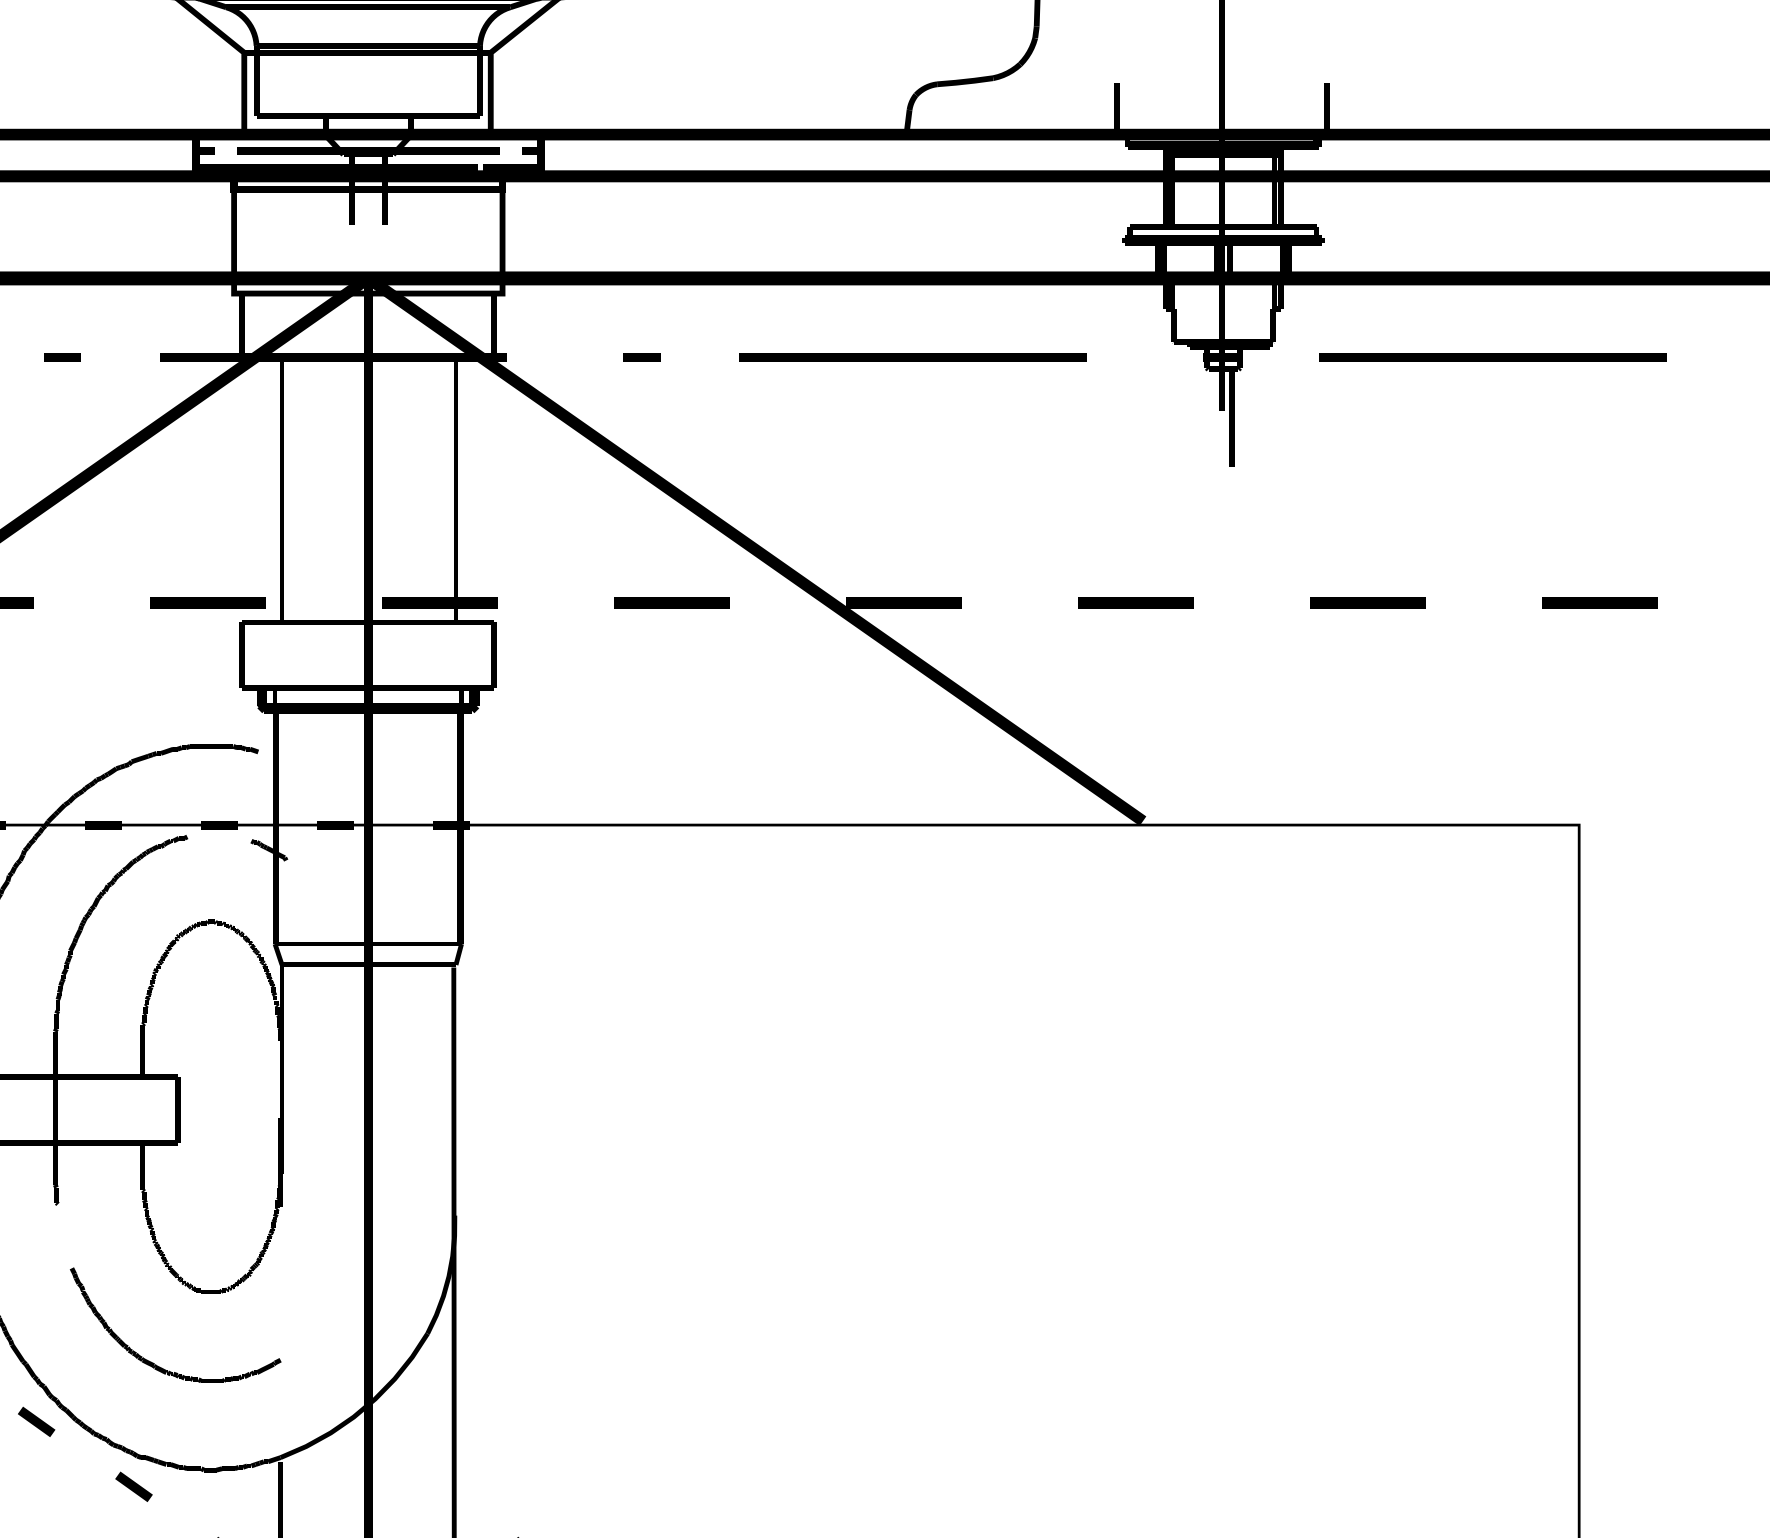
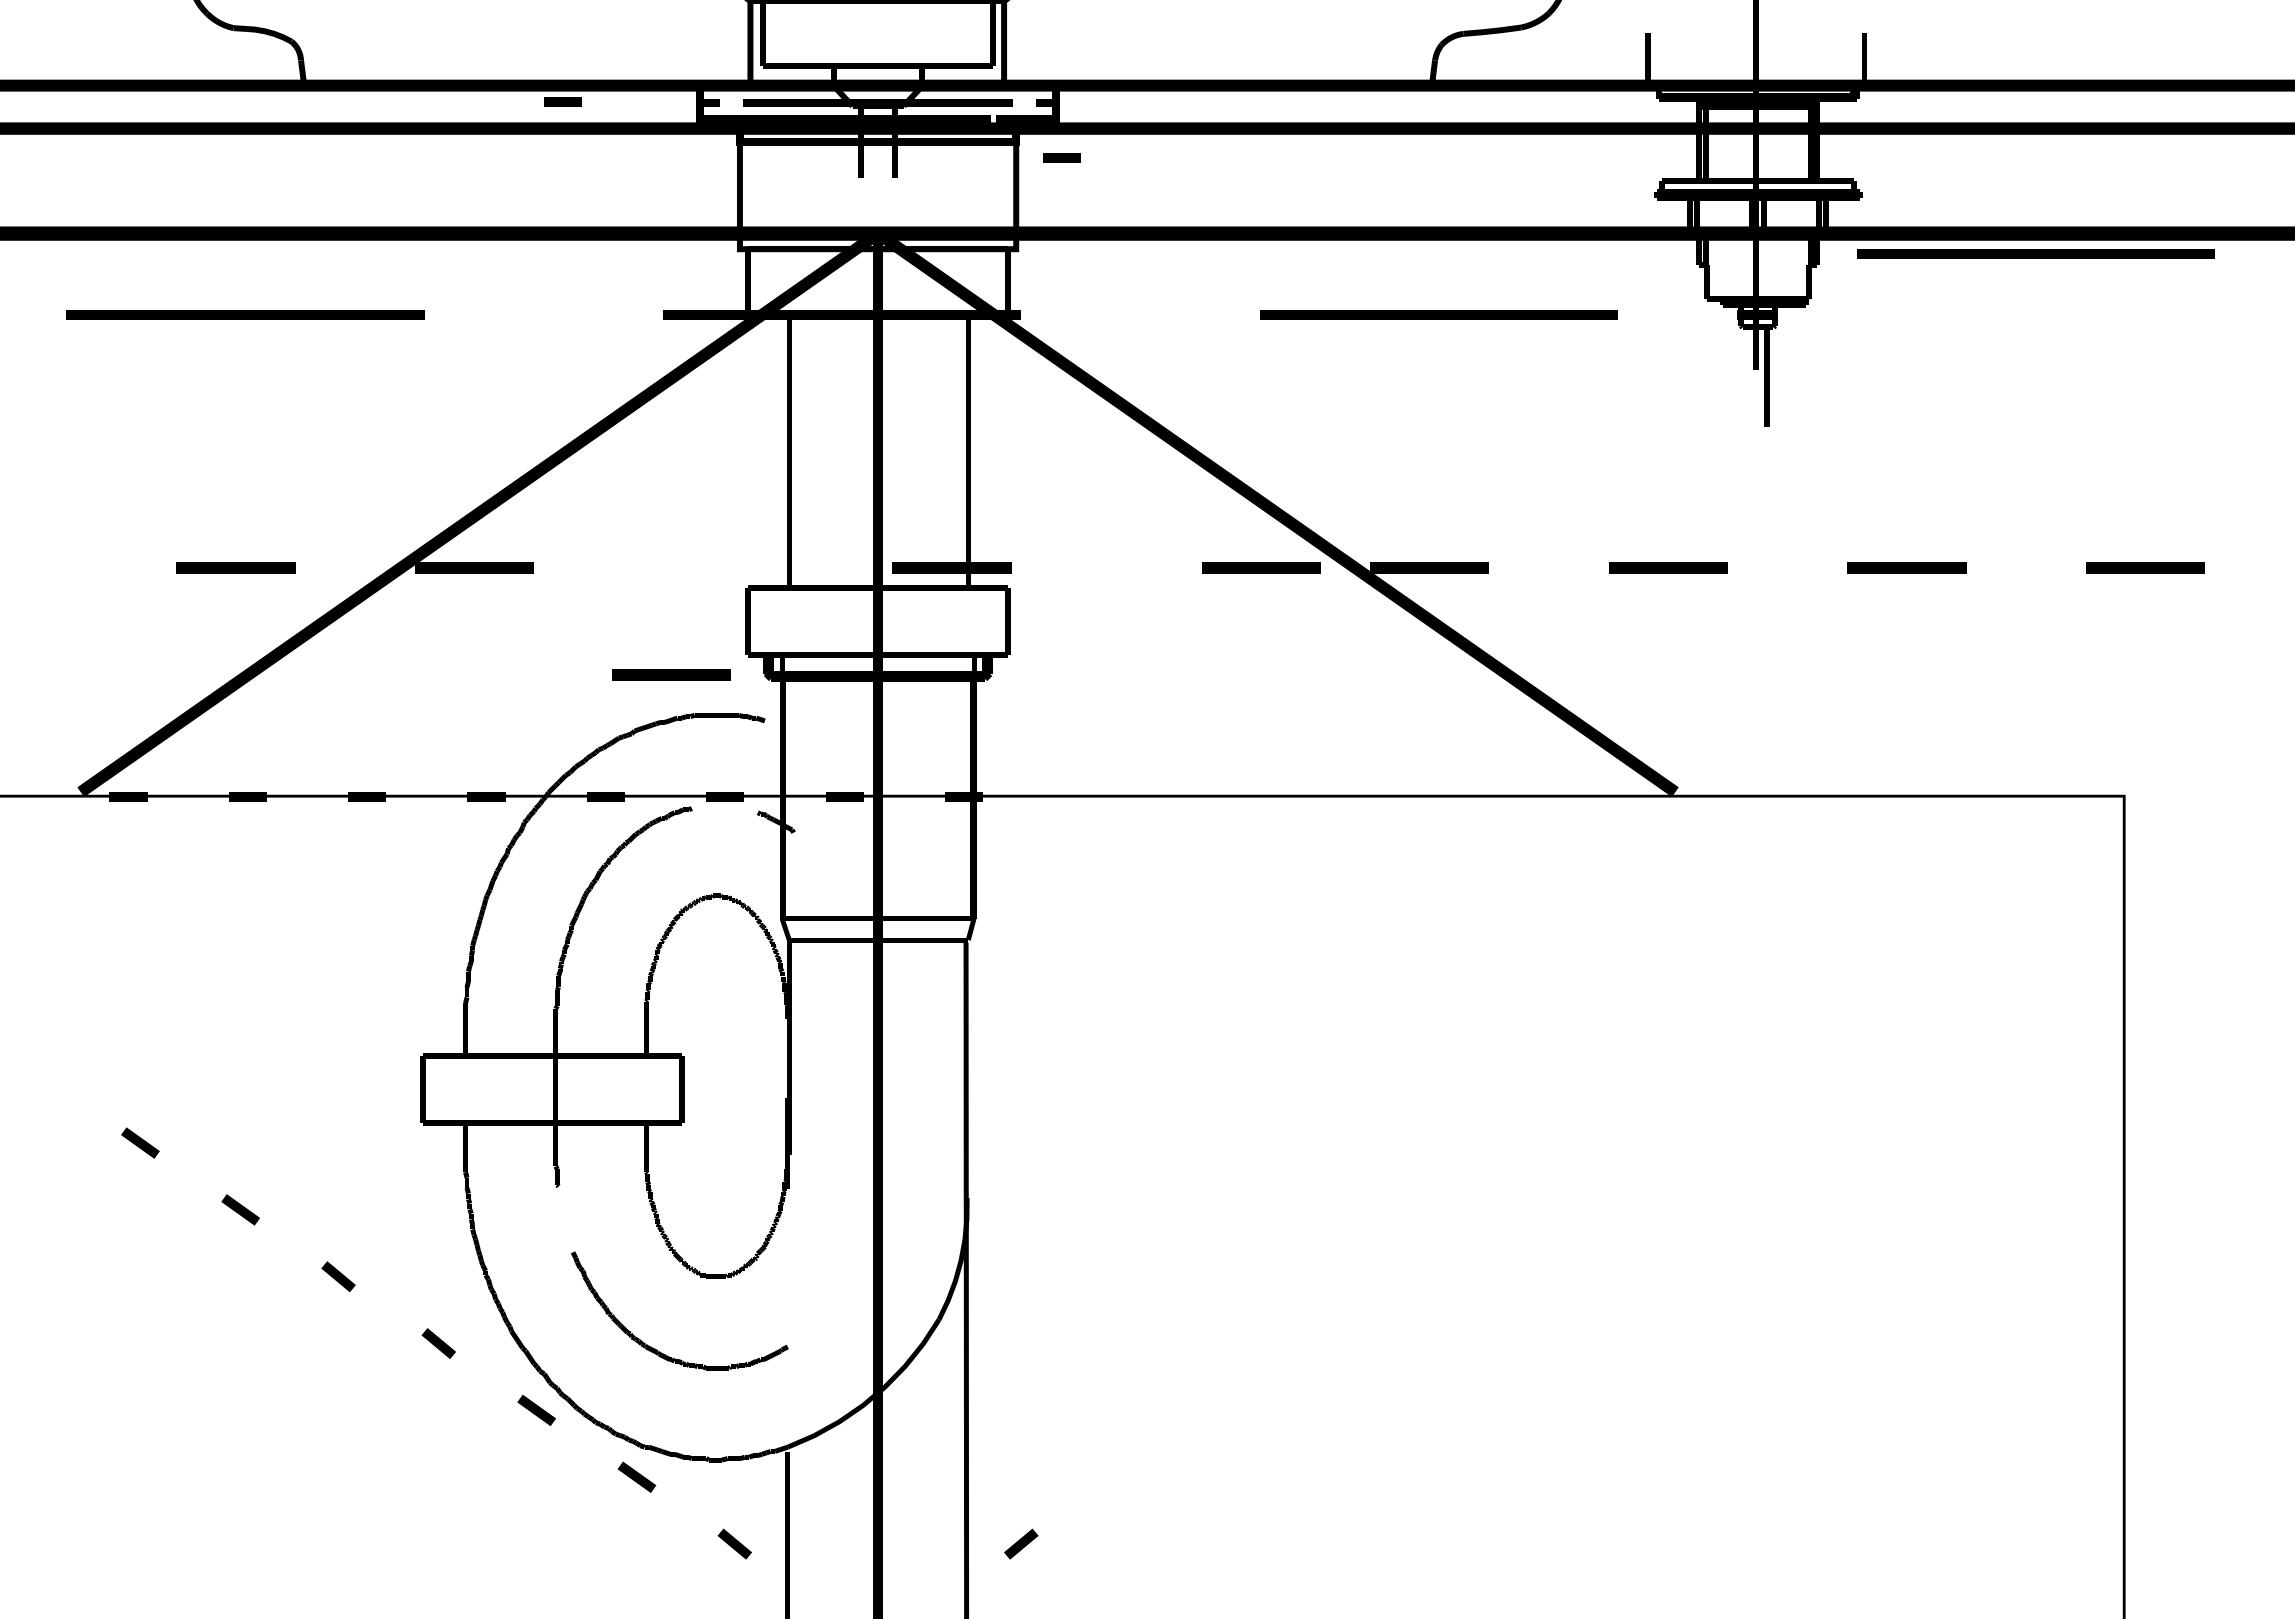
line: (61, 357) -> (562, 101), moved
line: (641, 357) -> (1061, 157), moved
line: (1492, 357) -> (2035, 253), moved
line: (208, 602) -> (671, 674), moved
line: (671, 602) -> (1261, 567), moved

